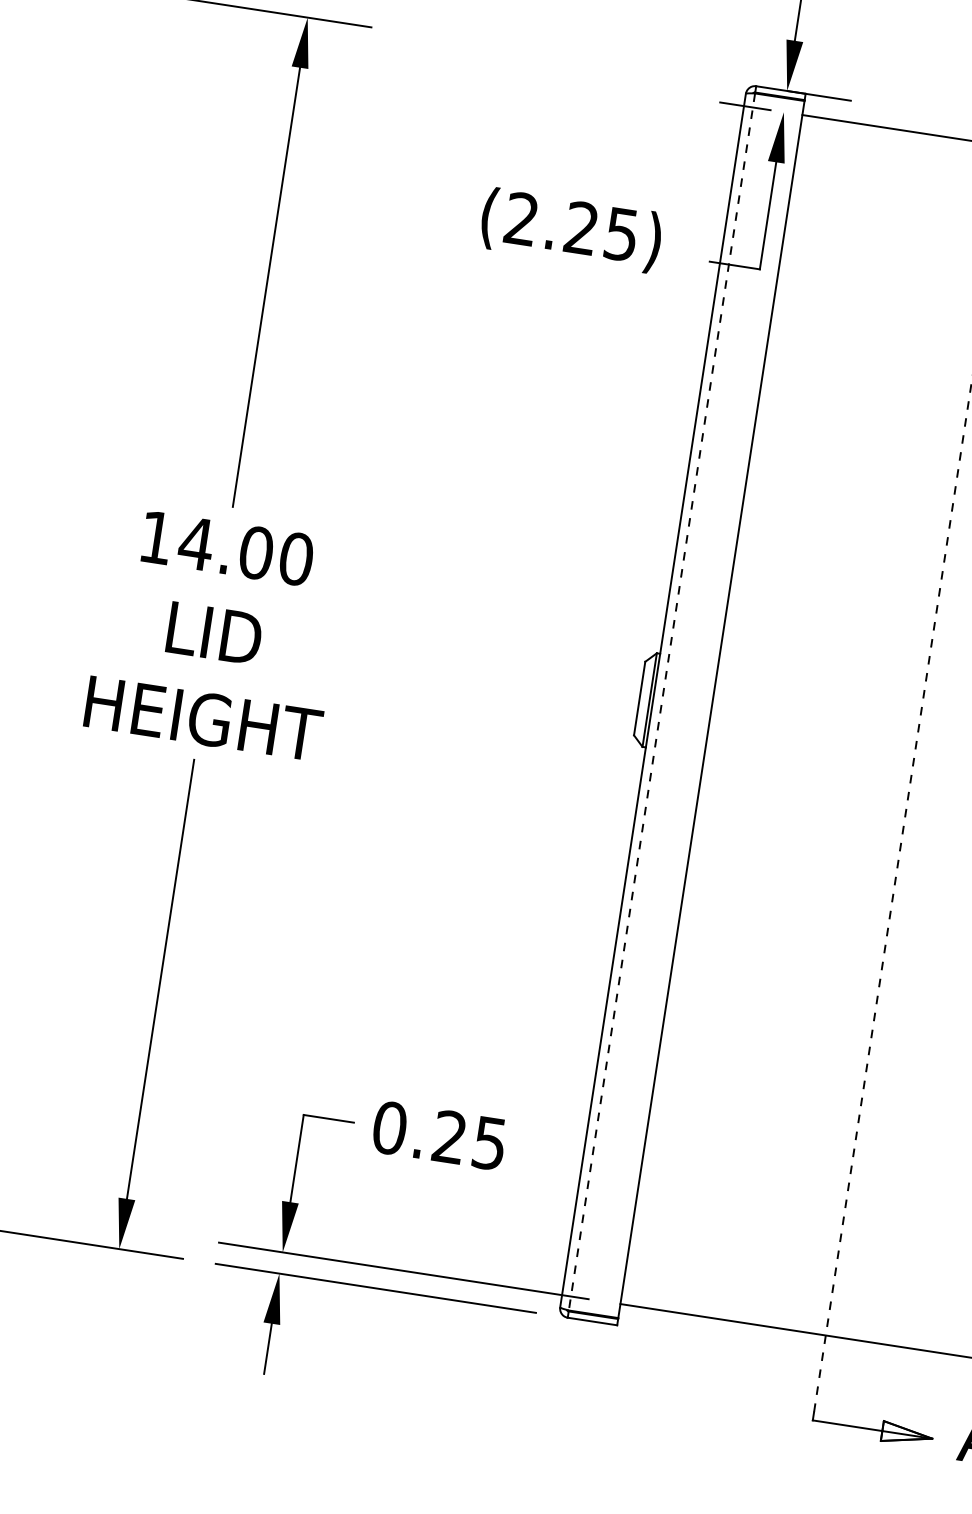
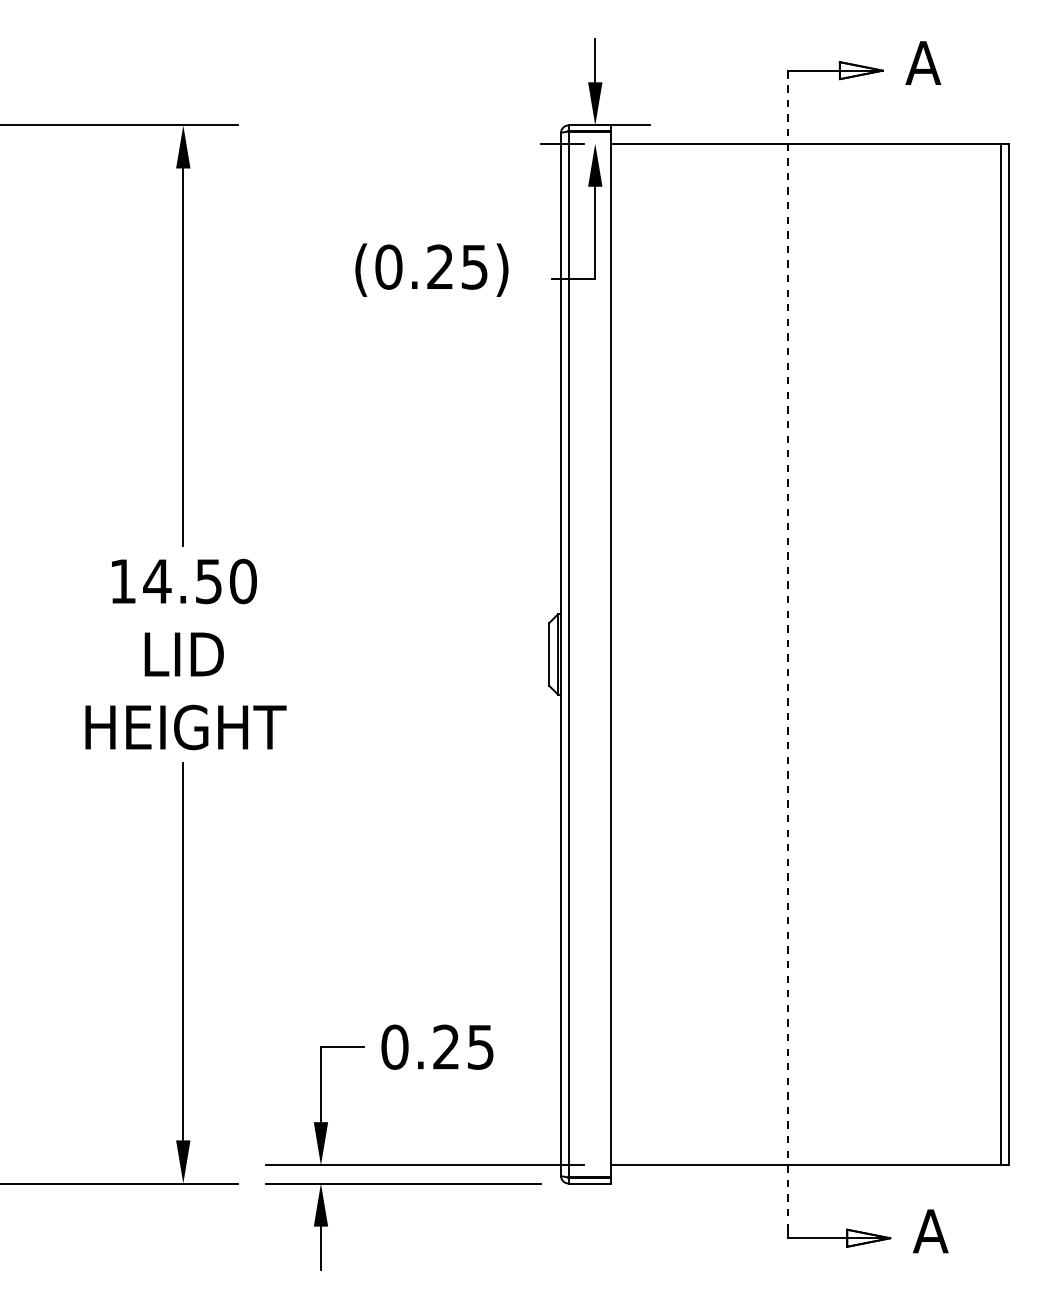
text: (521, 218) -> (388, 266), (2.25) -> (0.25)
text: (255, 552) -> (208, 581), 14.00 -> 14.50
line: (661, 701) -> (568, 654), dashed -> solid

